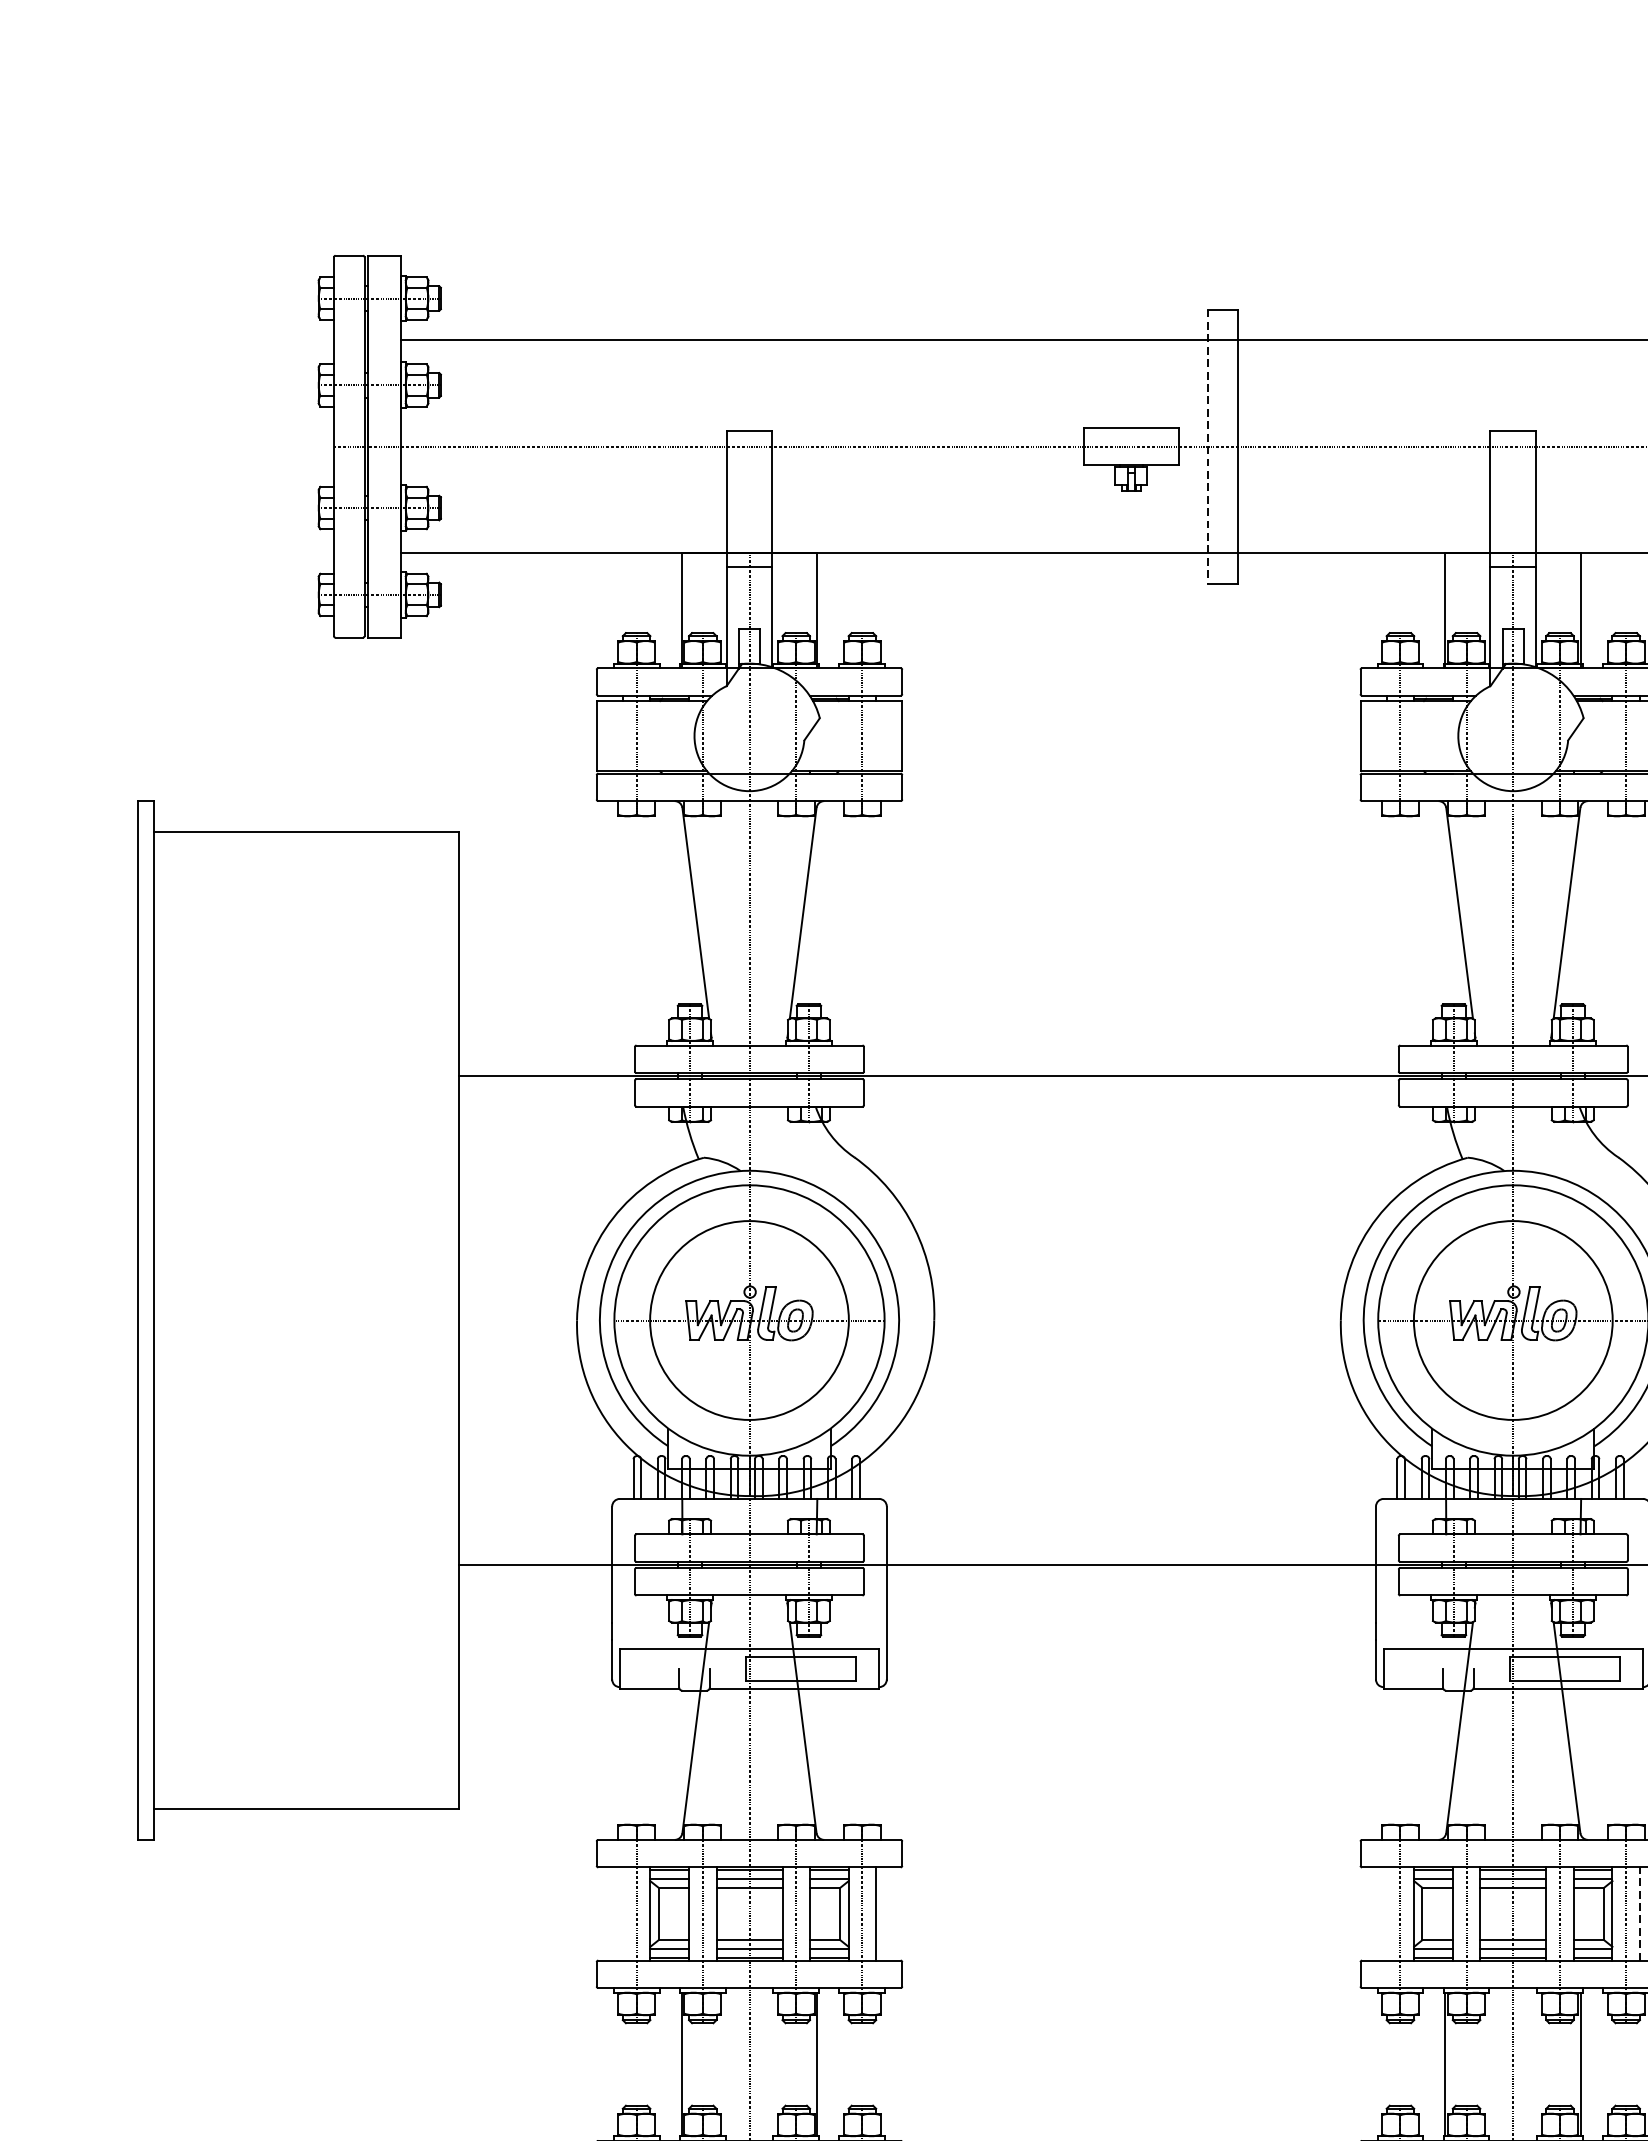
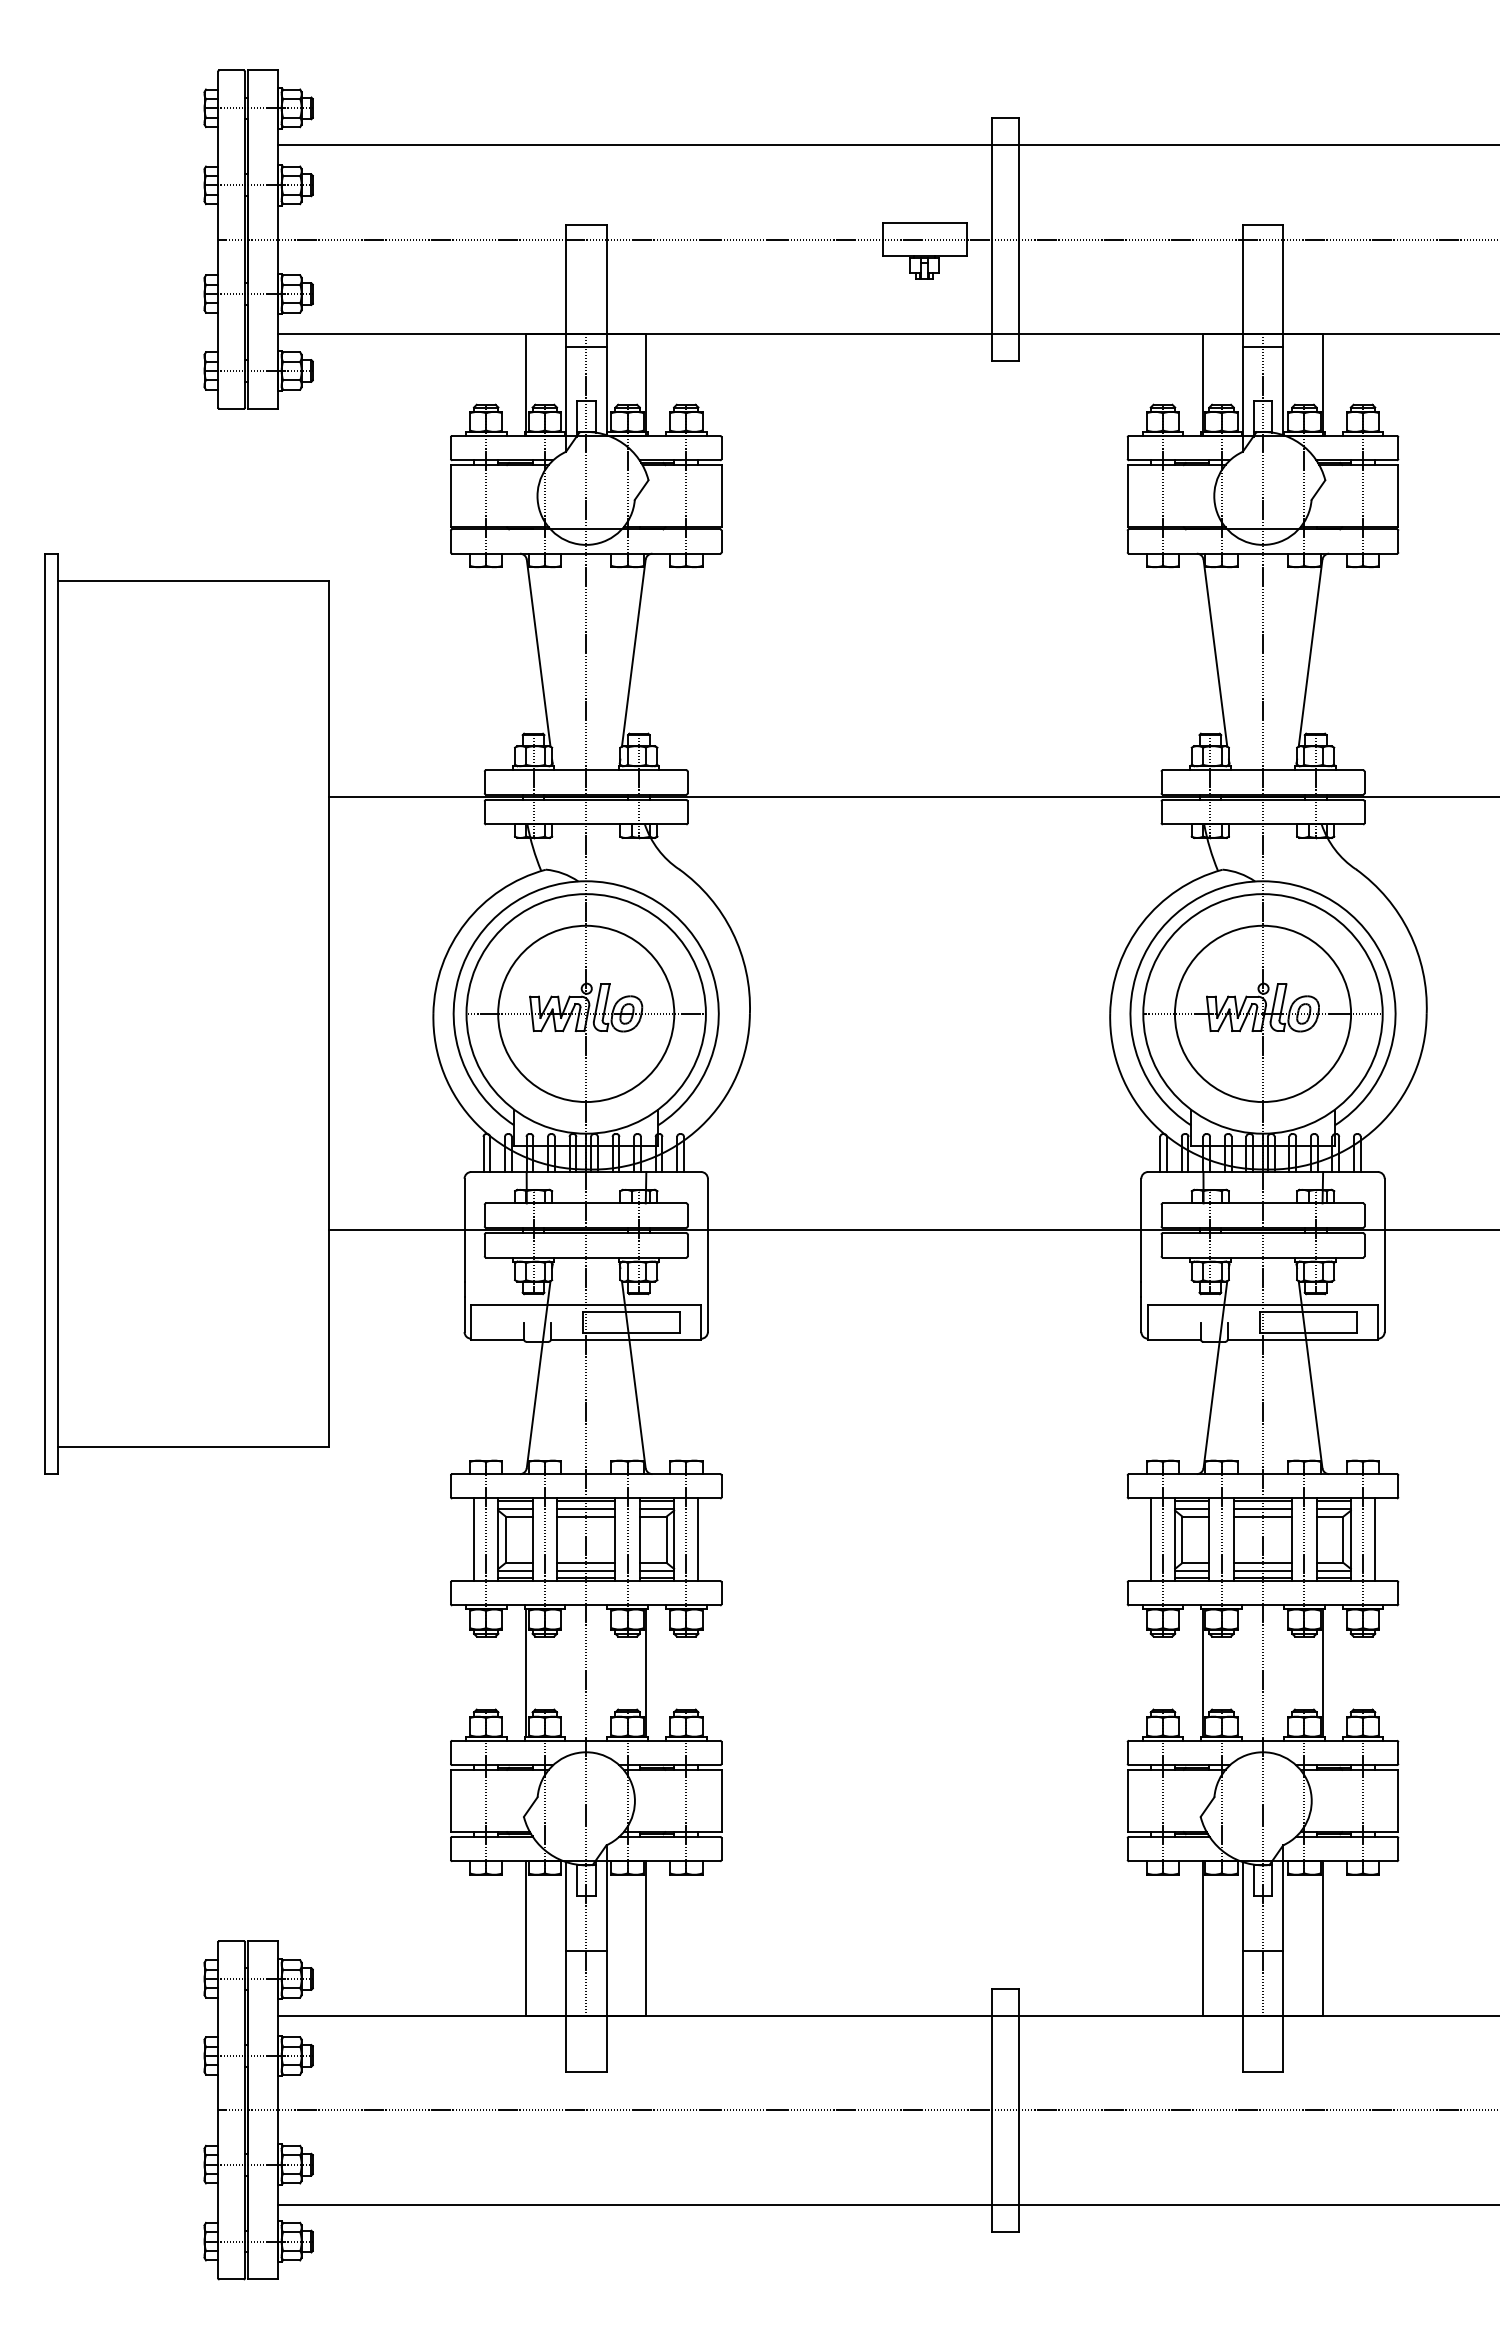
line: (1208, 446) -> (992, 239), dashed -> solid
line: (623, 1913) -> (474, 1539), added
line: (1386, 1913) -> (1150, 1539), added
line: (1640, 1913) -> (1375, 1539), dashed -> solid

